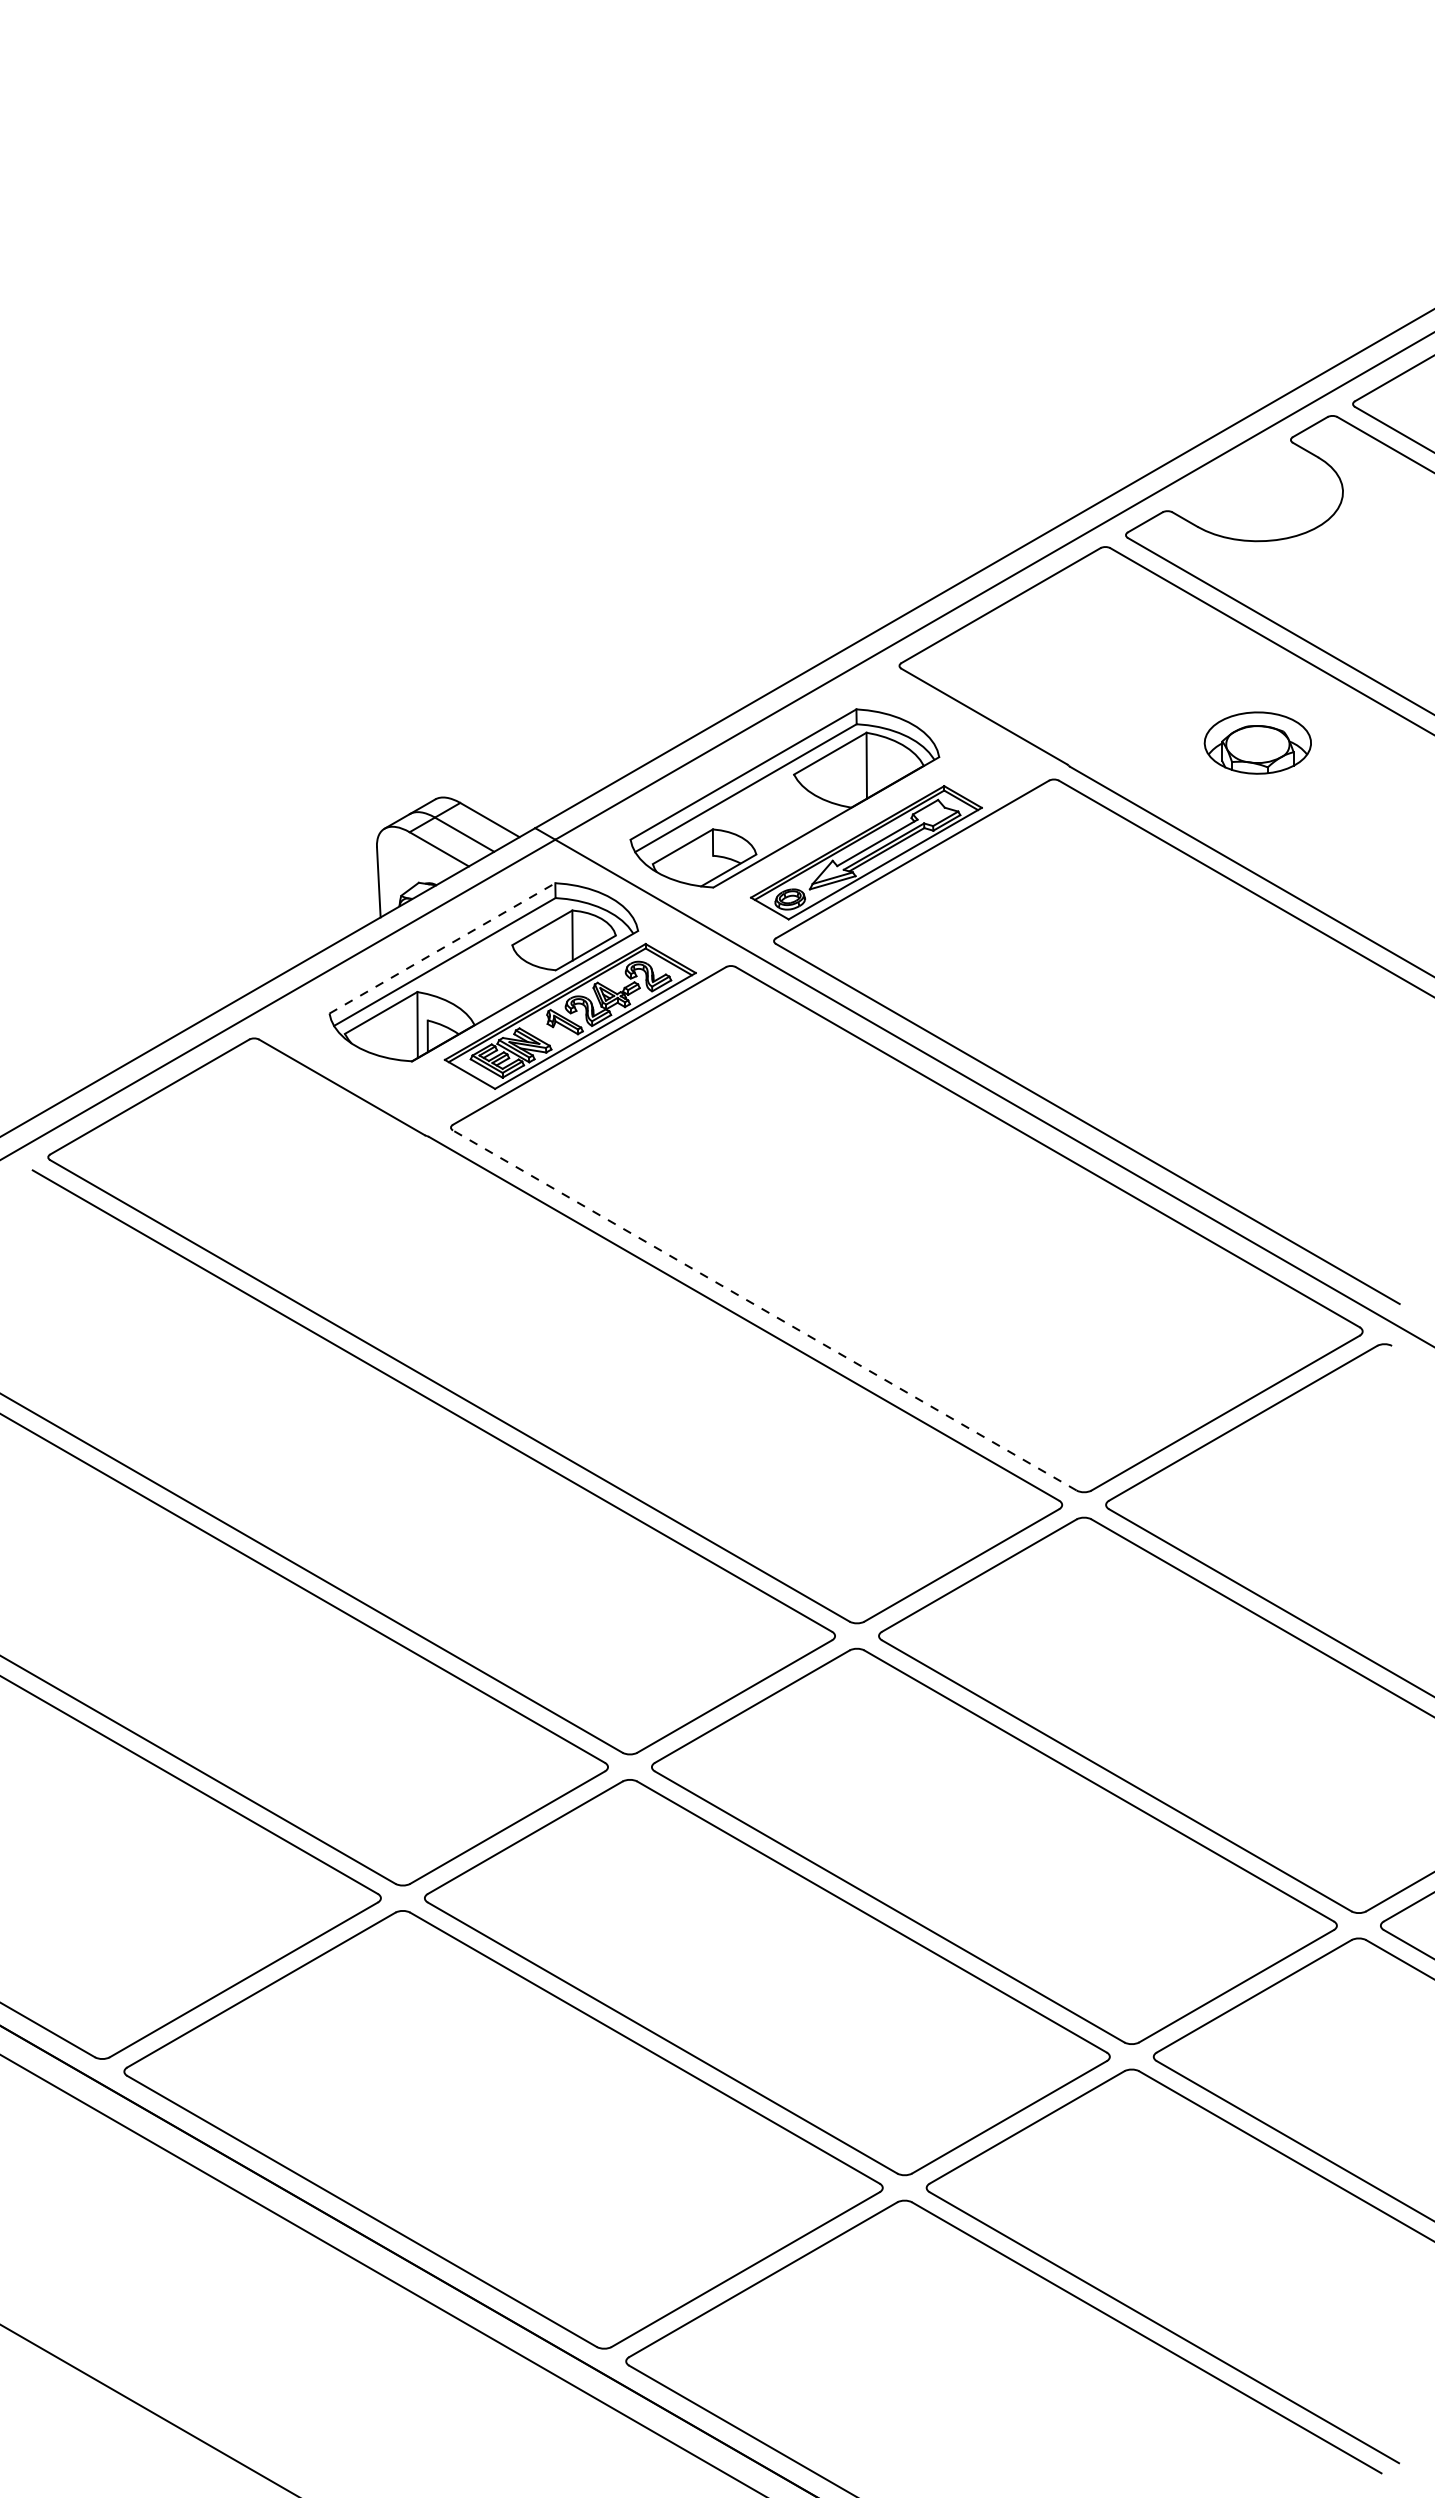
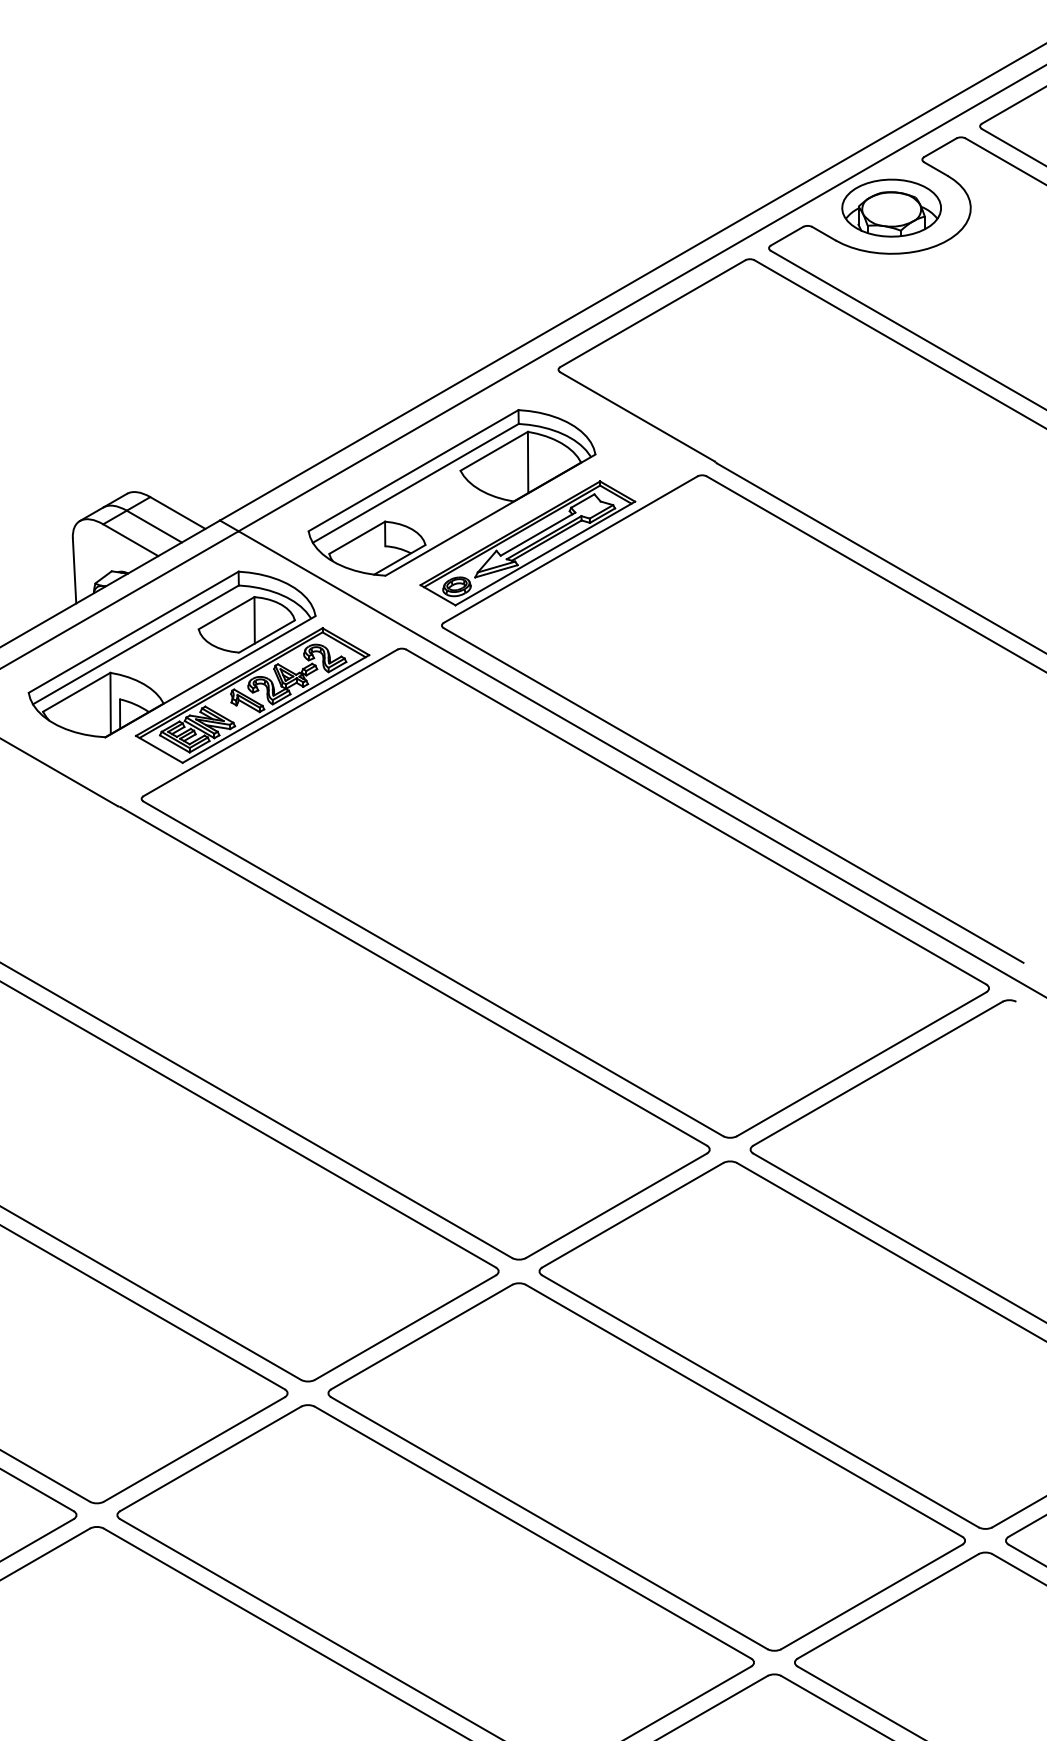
part: (1257, 742) -> (891, 207), moved
line: (442, 948) -> (133, 632), dashed -> solid
line: (764, 1310) -> (433, 968), dashed -> solid

